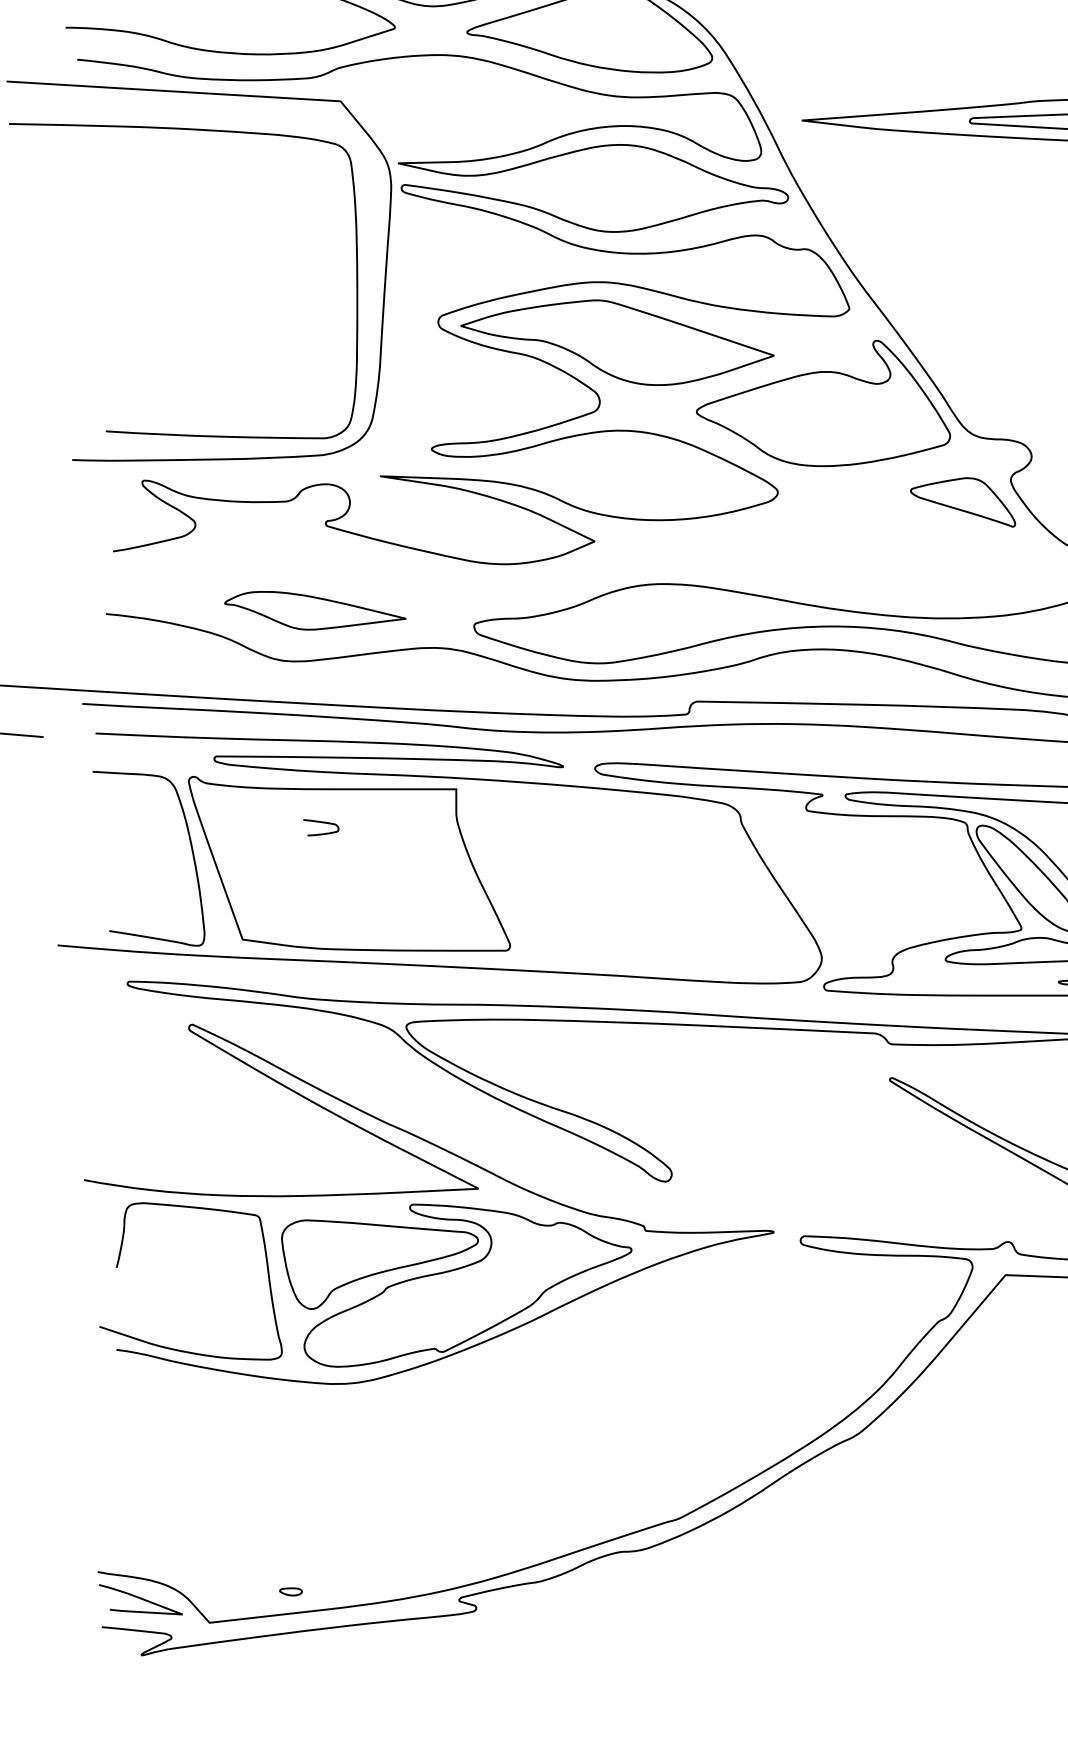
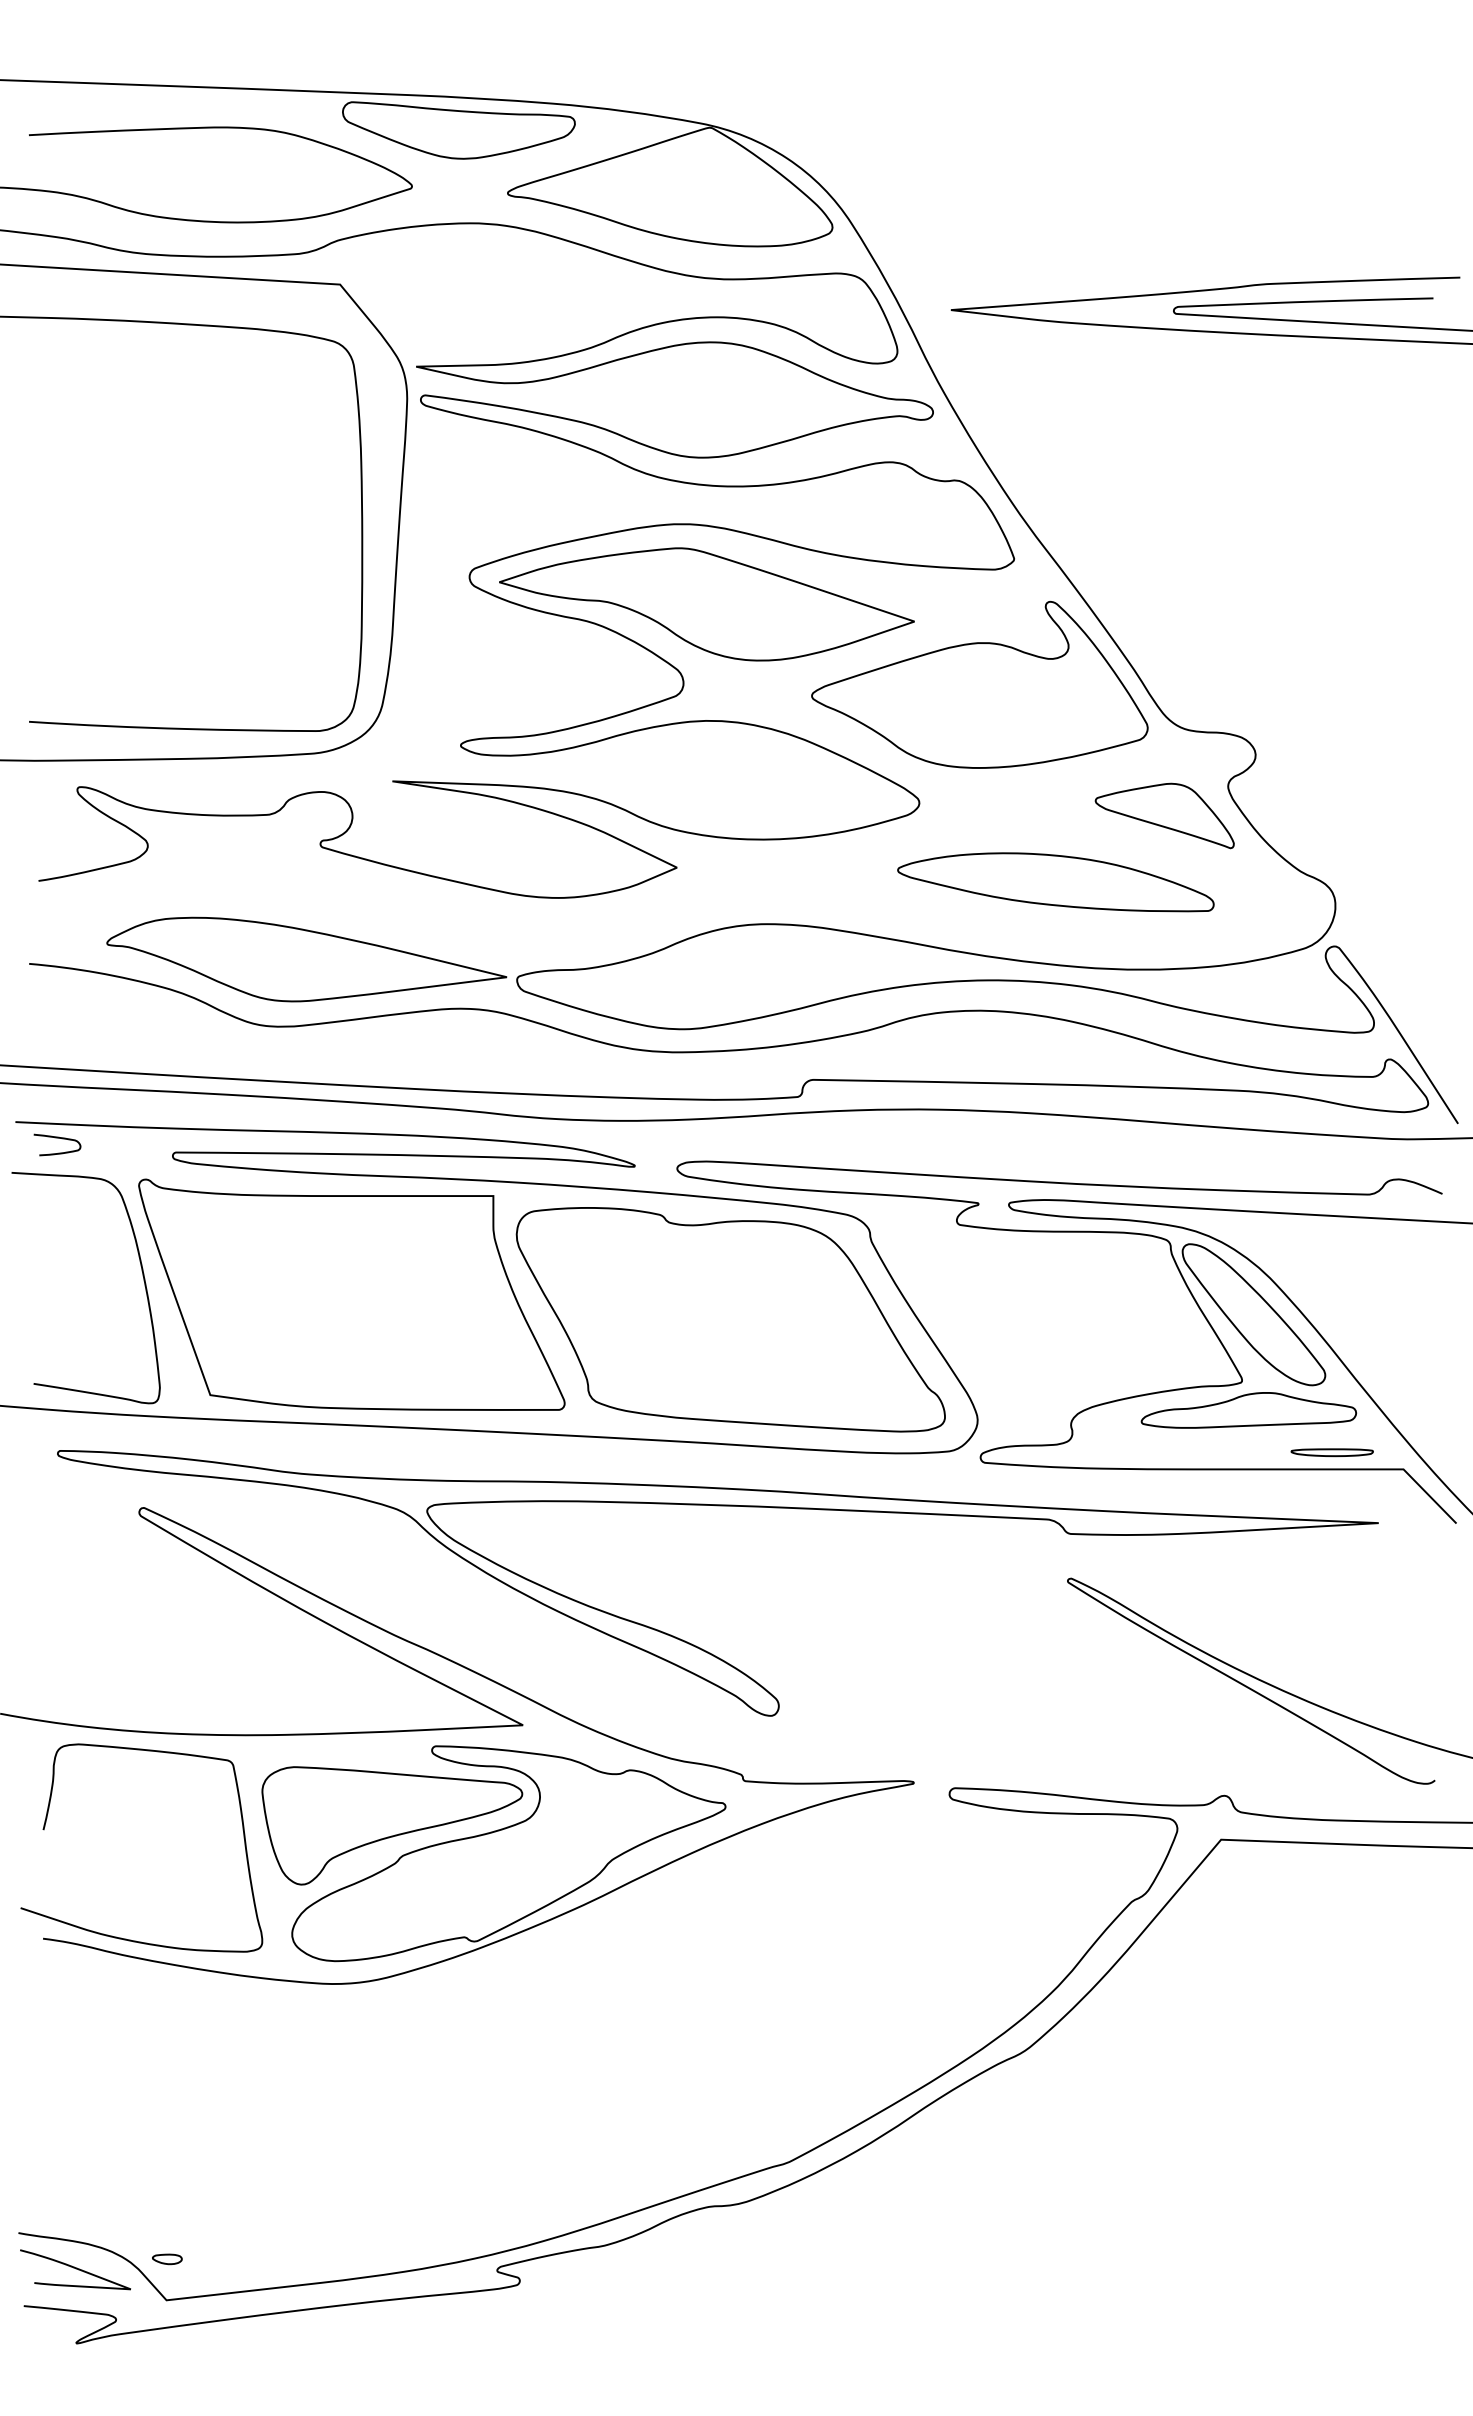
part: (880, 552) -> (1055, 882), added
part: (315, 610) -> (306, 959), size x1.67
curve: (321, 822) -> (57, 1138), moved
part: (635, 882) -> (730, 1319), added
part: (291, 1591) -> (167, 2259), moved

